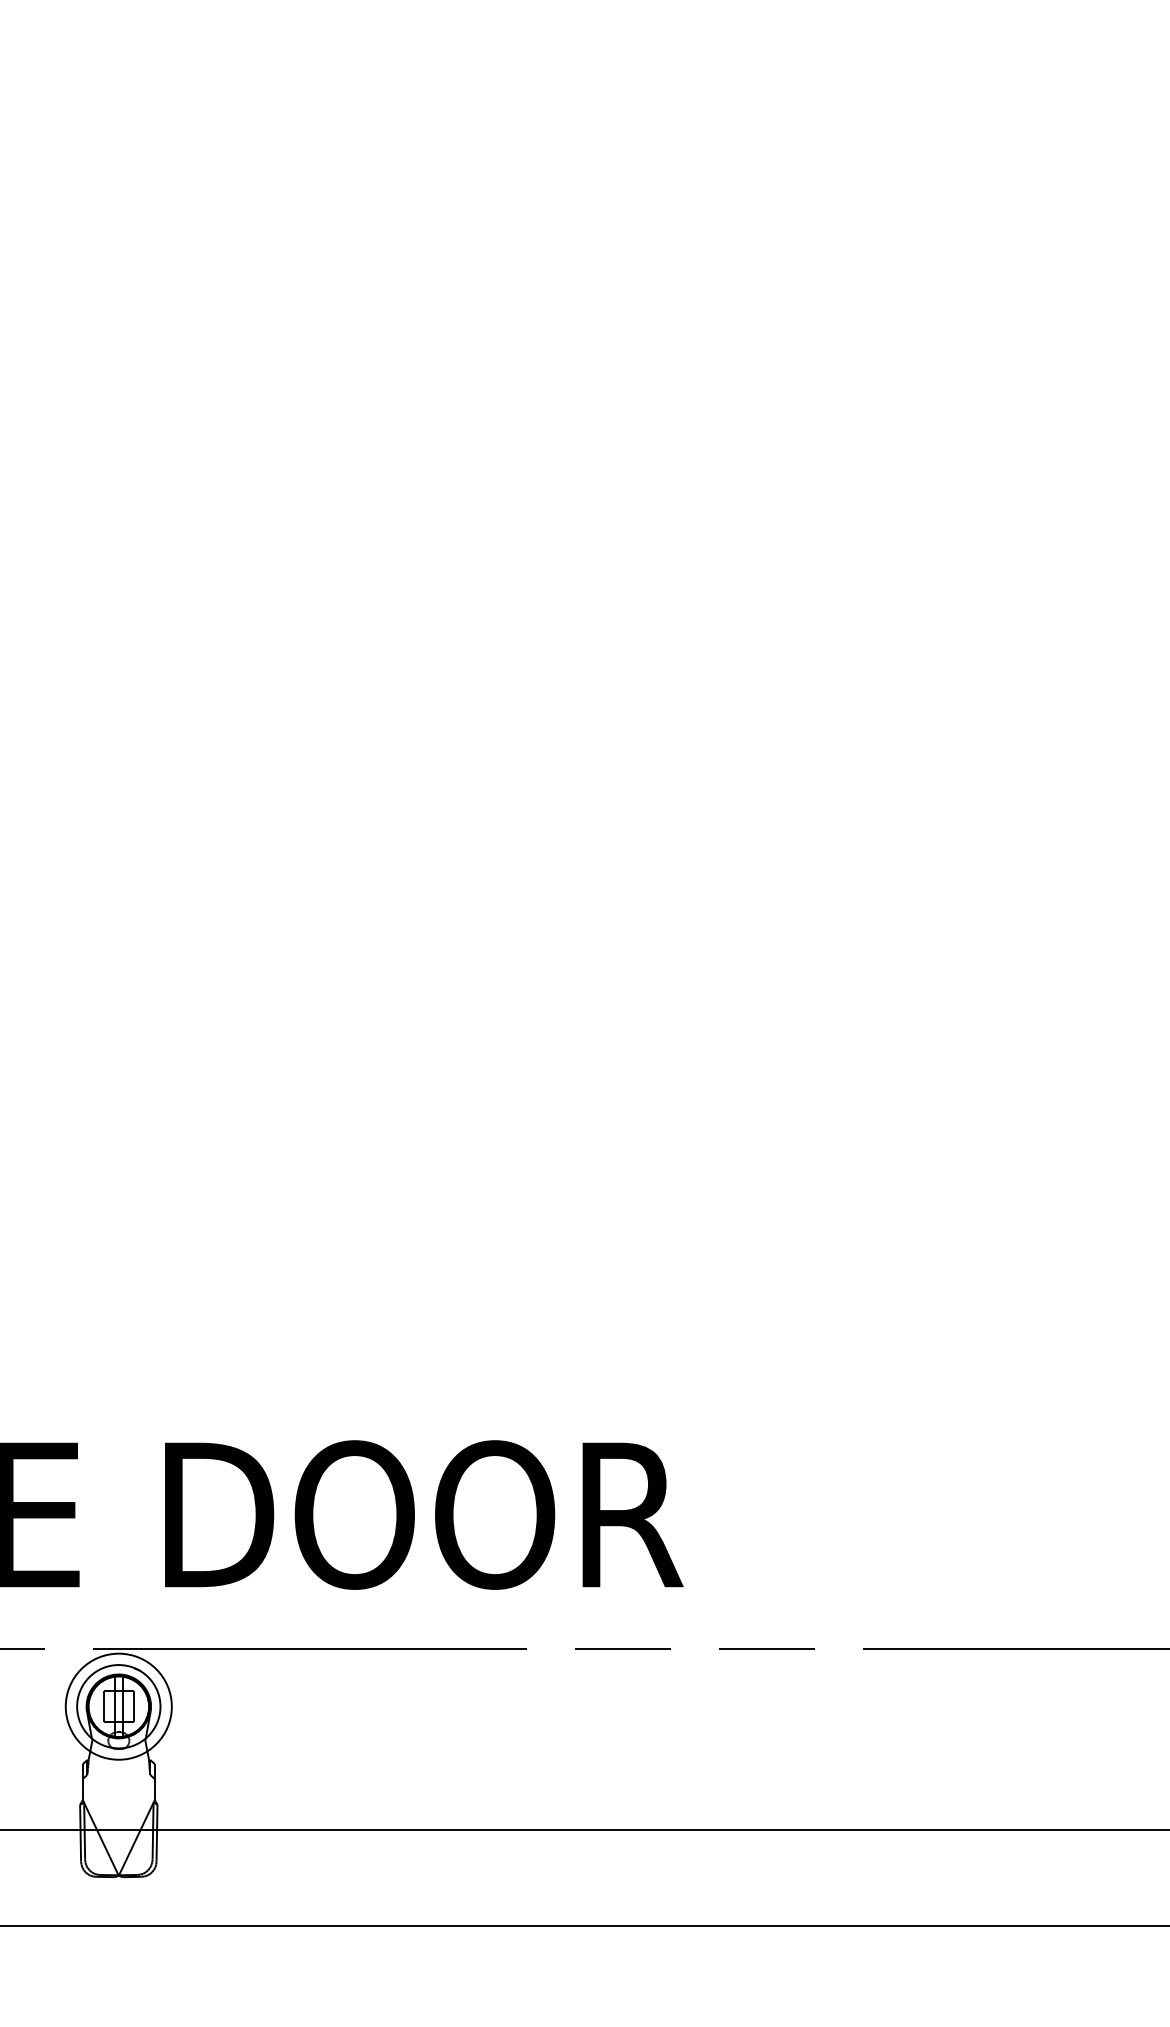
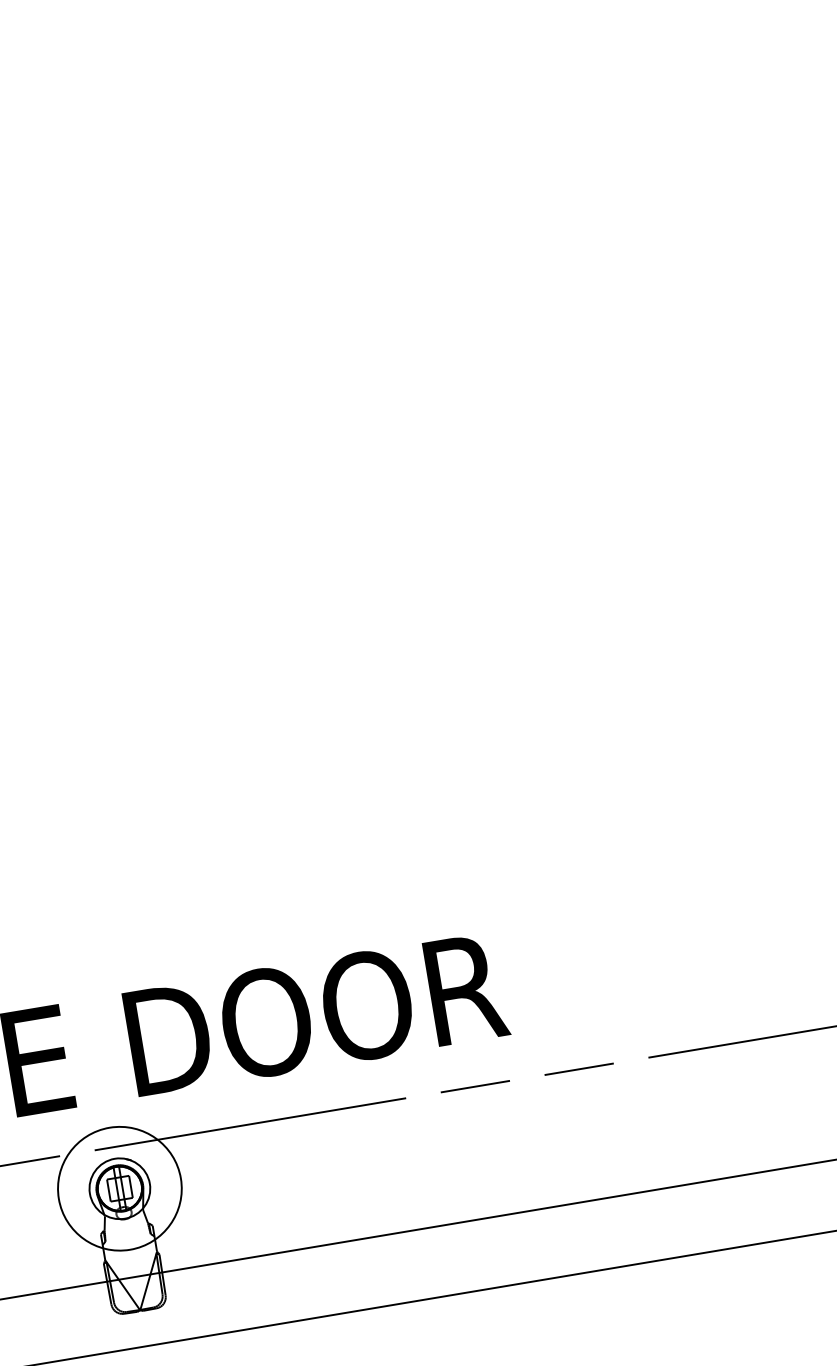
circle: (118, 1706) -> (119, 1188), size x1.6

